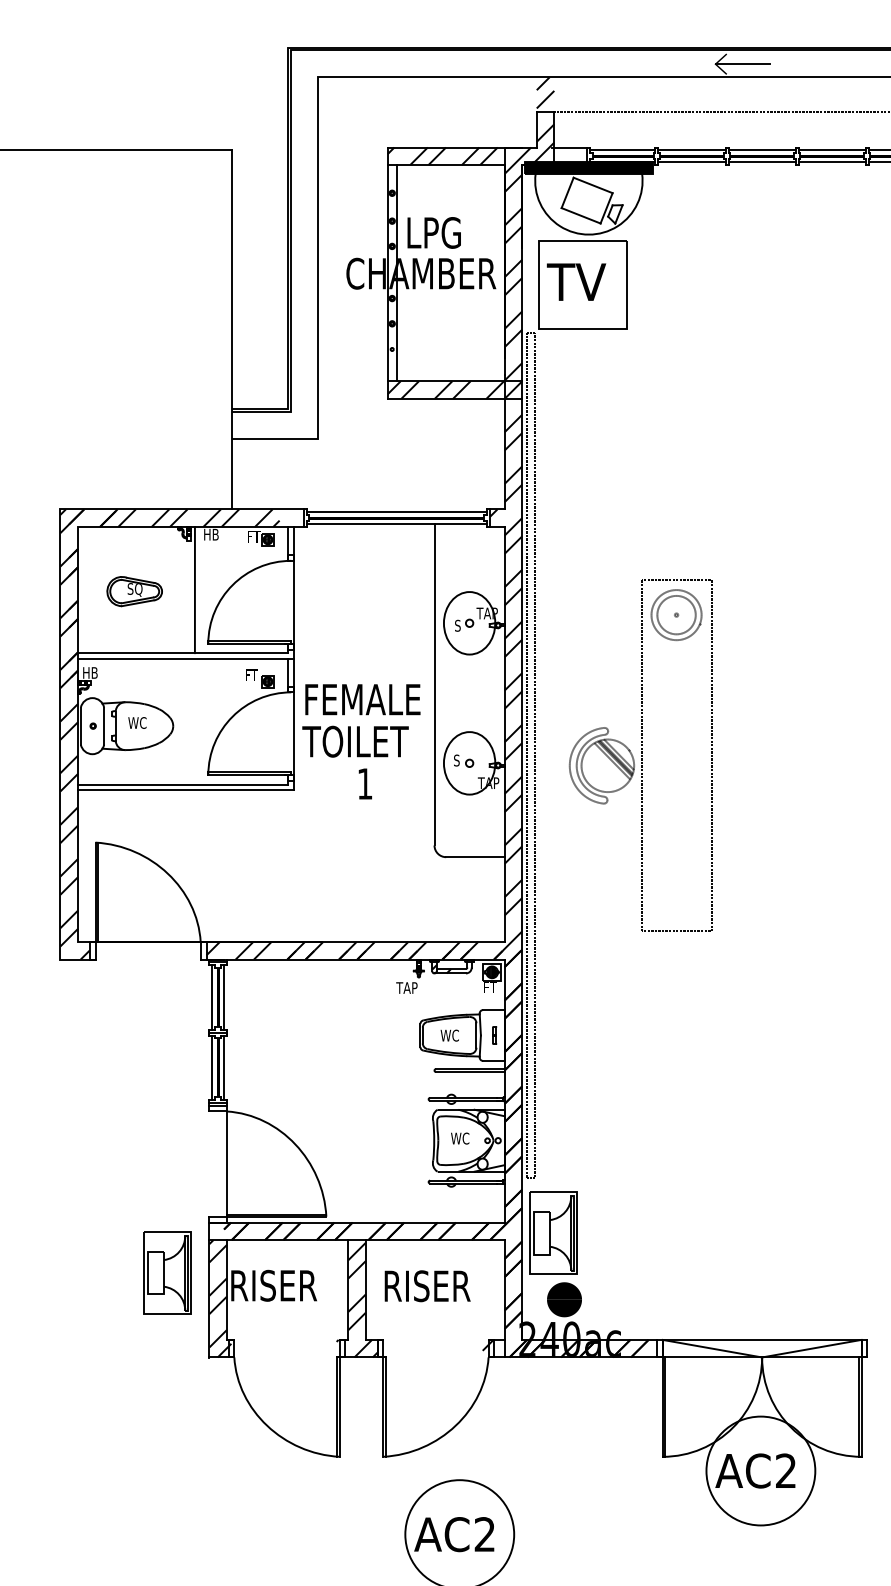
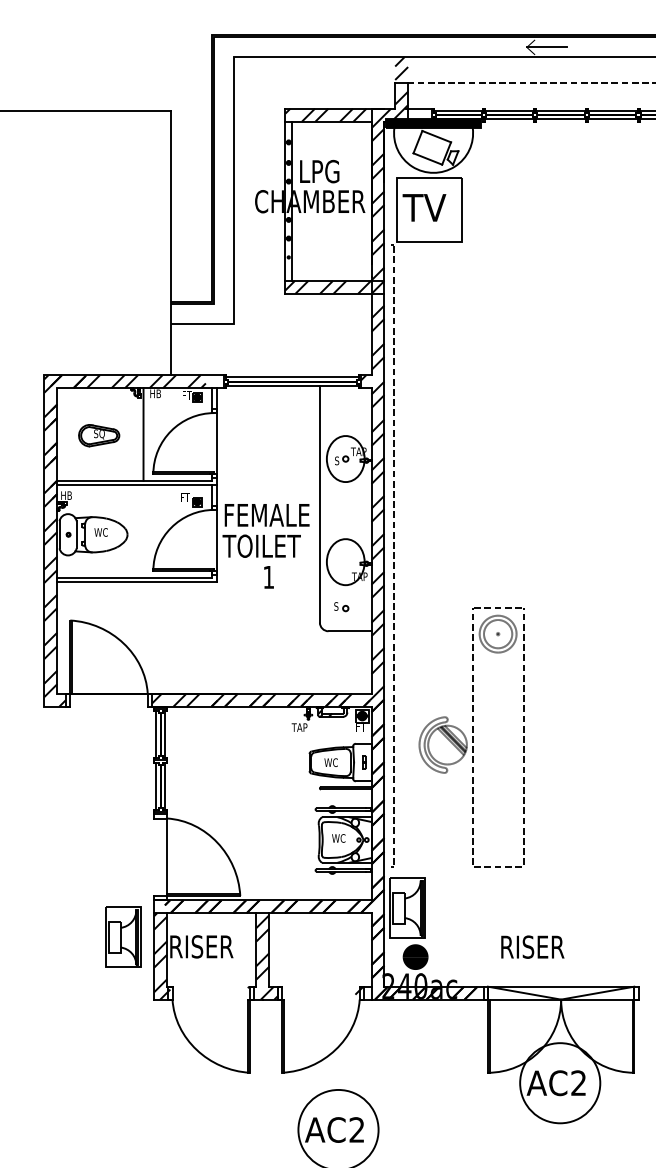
line: (527, 754) -> (388, 555), removed
part: (640, 755) -> (471, 737), moved
part: (464, 760) -> (341, 606), moved
text: (427, 1286) -> (532, 947), moved

